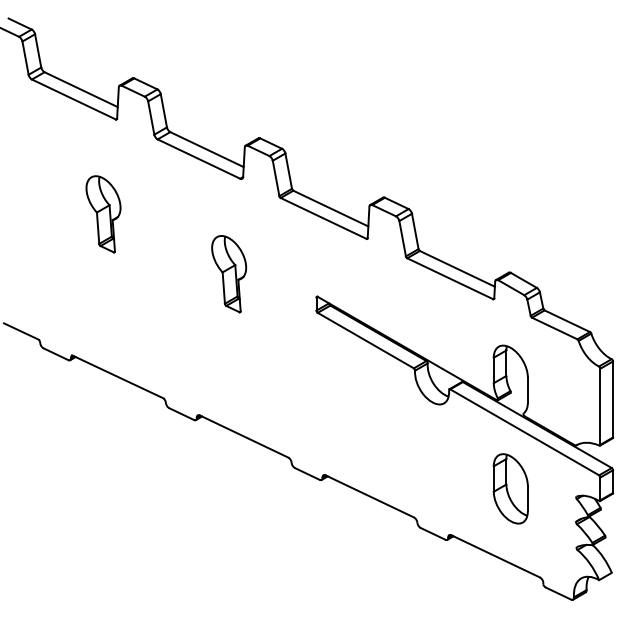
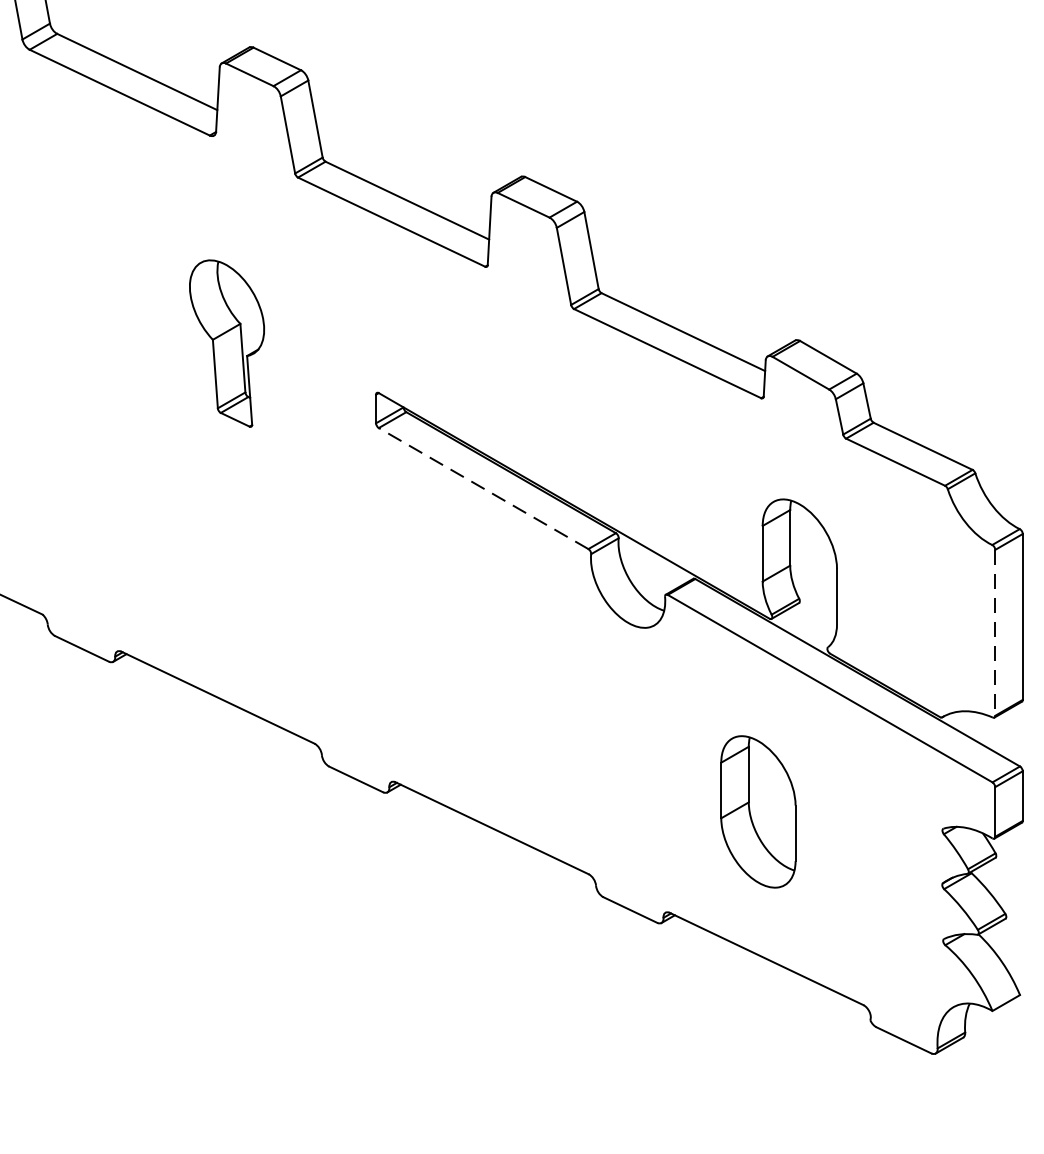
part: (229, 274) -> (227, 344), moved
line: (365, 340) -> (482, 488), solid -> dashed
line: (600, 407) -> (995, 634), solid -> dashed
part: (510, 488) -> (757, 811), moved

